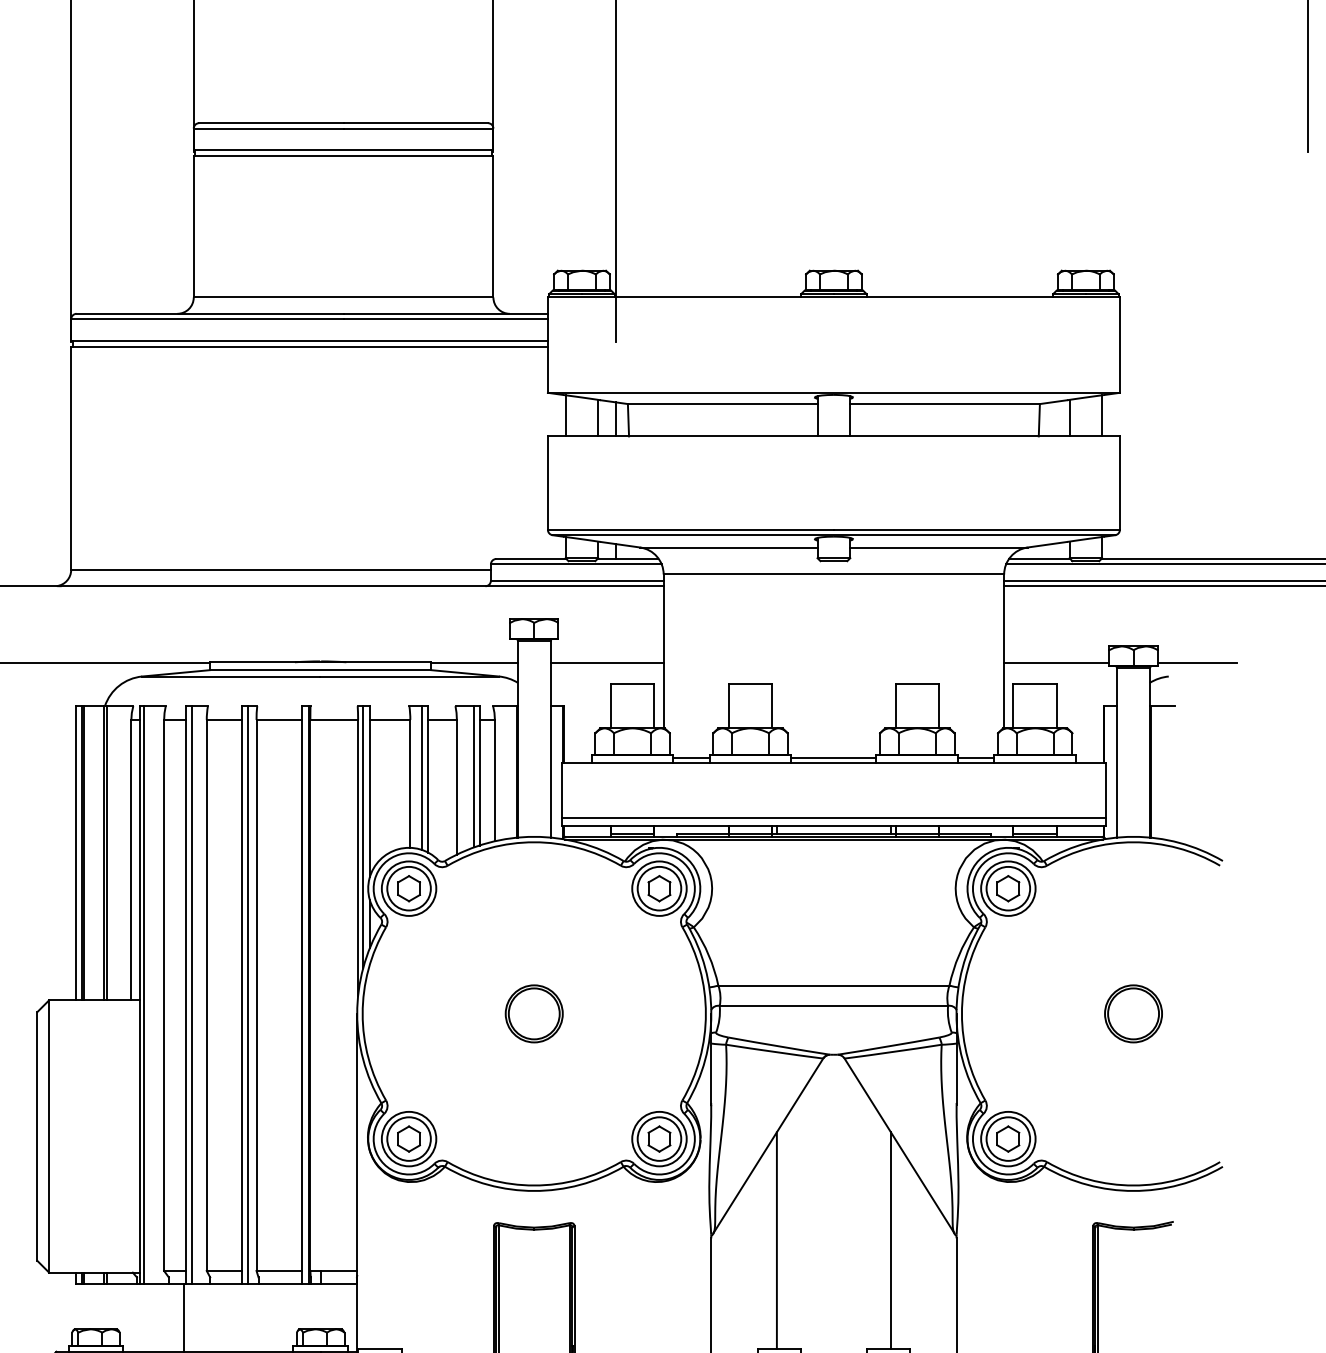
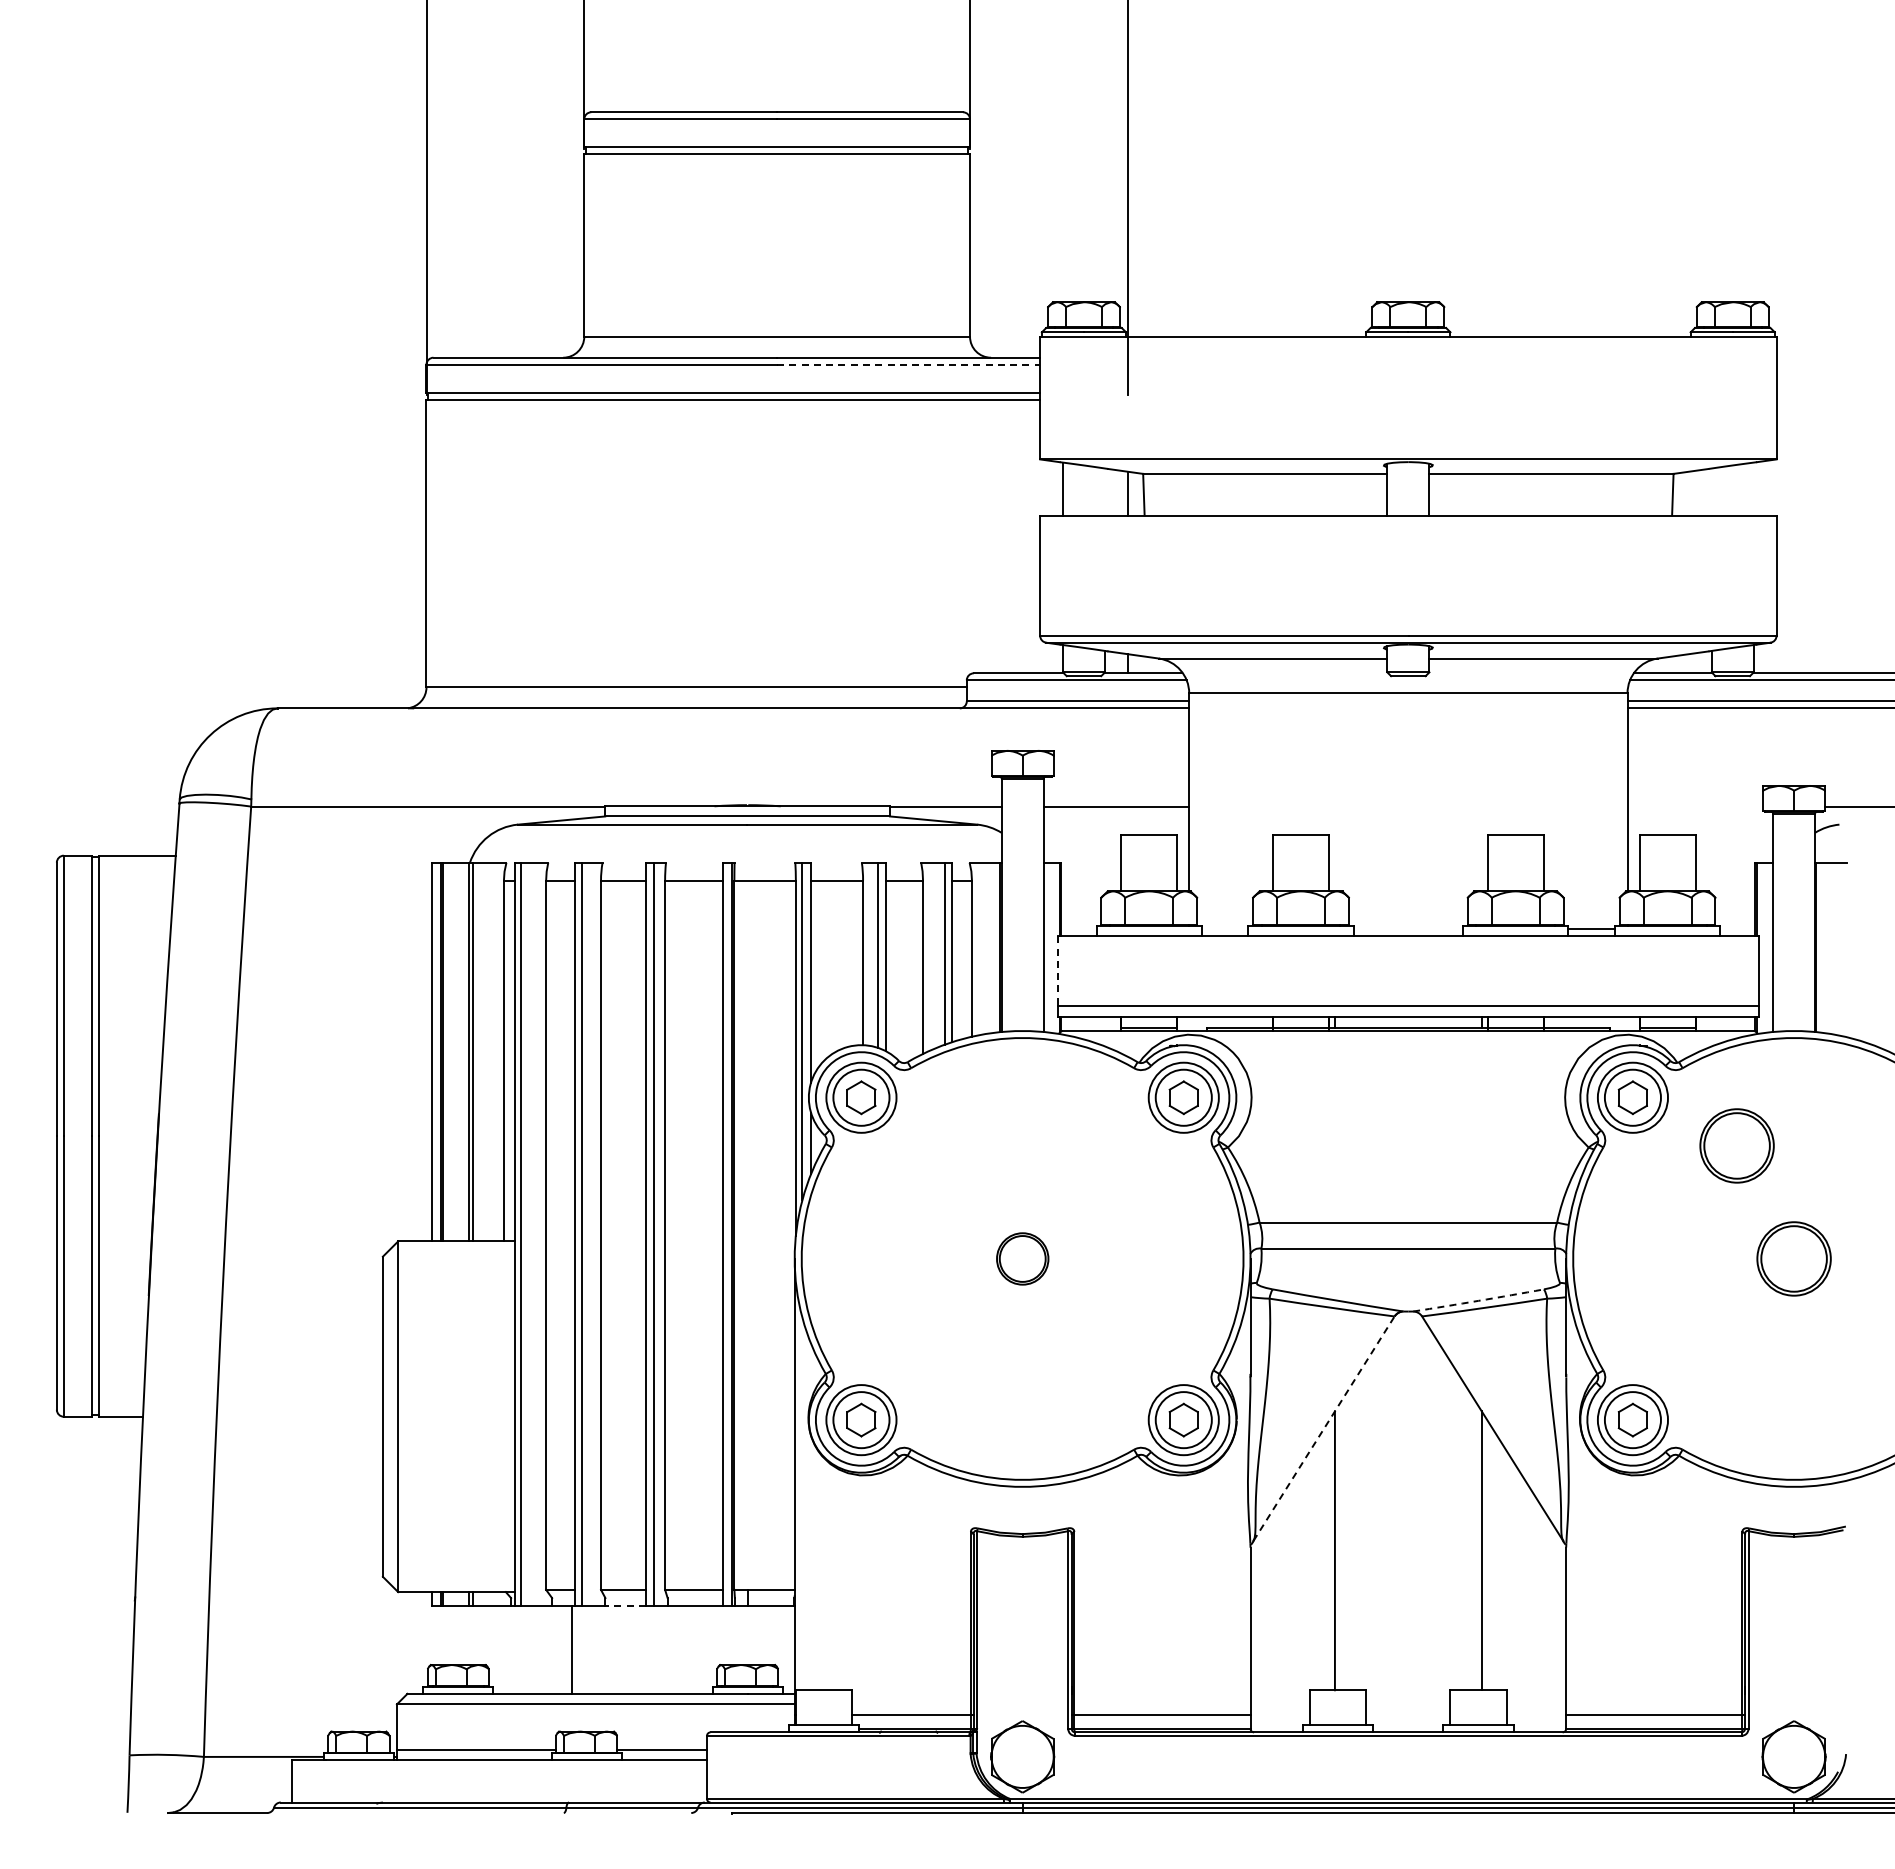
line: (445, 319) -> (908, 364), solid -> dashed
line: (1102, 415) -> (1753, 488), removed
line: (598, 417) -> (1105, 491), removed
line: (1069, 417) -> (1711, 491), removed
line: (1056, 662) -> (1695, 806), removed
line: (691, 757) -> (1224, 929), removed
line: (834, 757) -> (1408, 929), removed
line: (561, 790) -> (1057, 971), solid -> dashed
line: (834, 839) -> (1408, 1034), removed
part: (1088, 925) -> (1736, 1145), added
part: (534, 1013) -> (1022, 1258), size x0.7
arc: (888, 1046) -> (1478, 1300), solid -> dashed
line: (768, 1145) -> (1324, 1428), solid -> dashed
line: (225, 1283) -> (625, 1606), solid -> dashed

